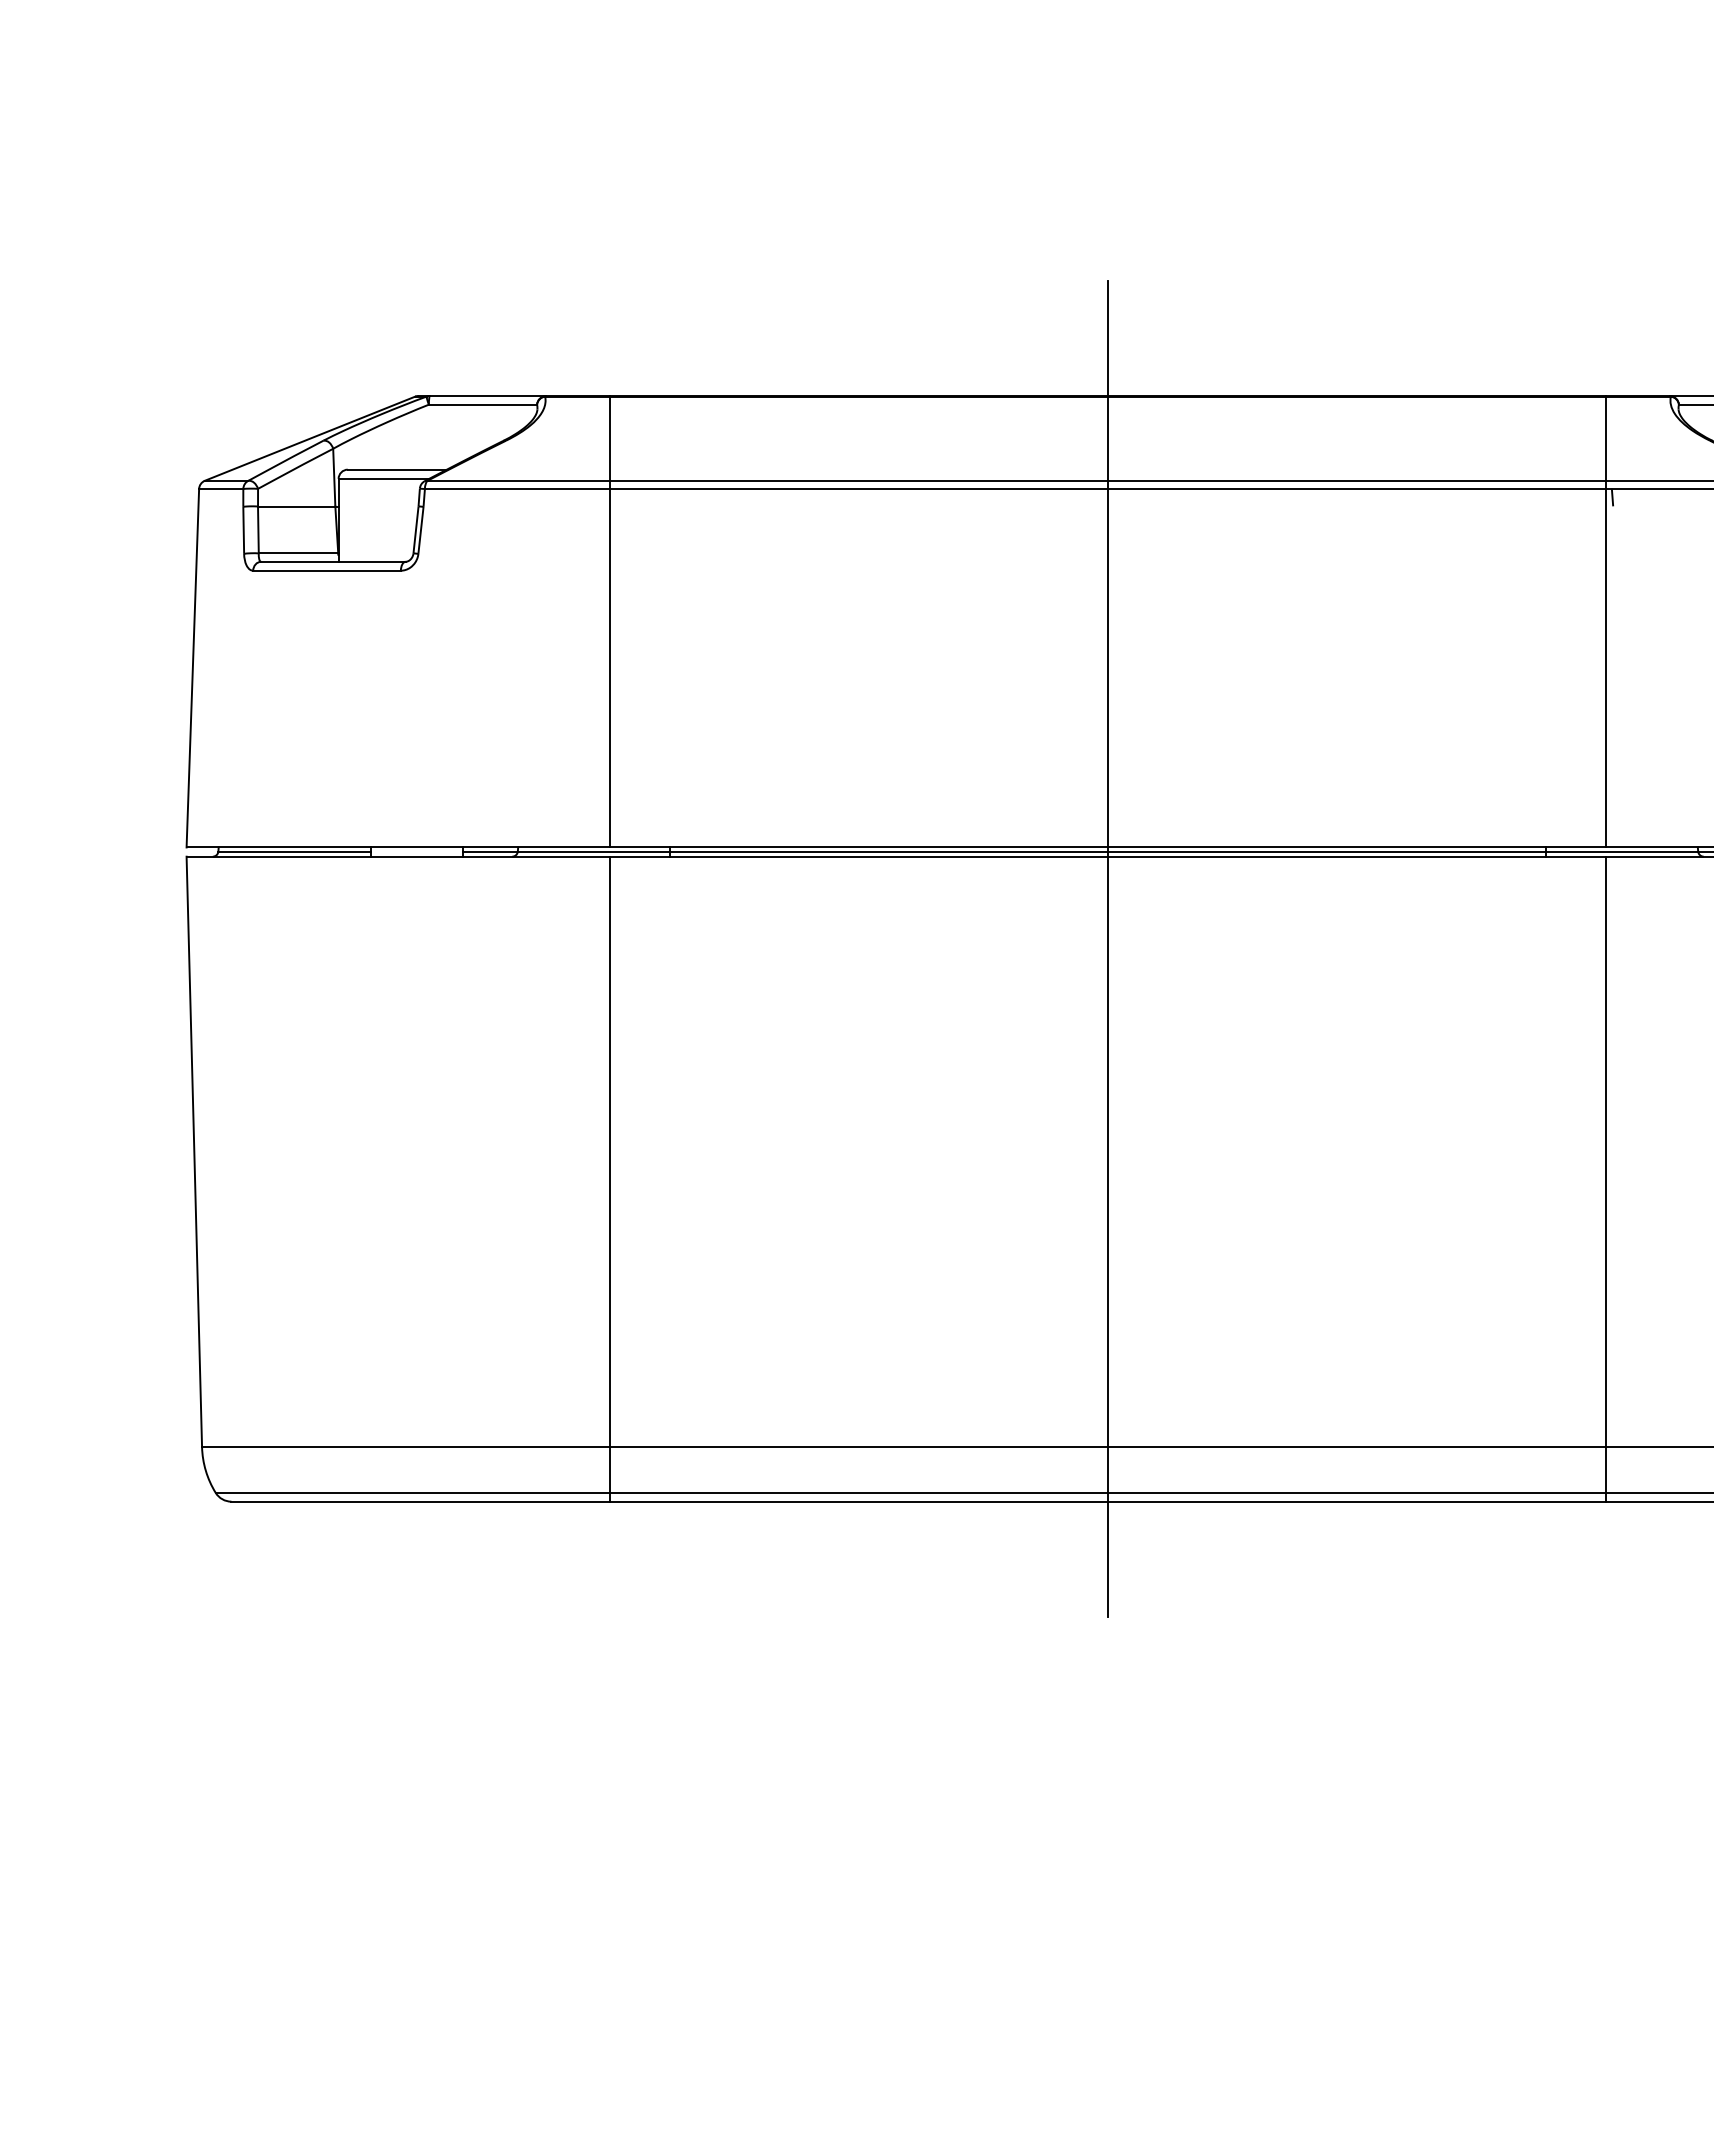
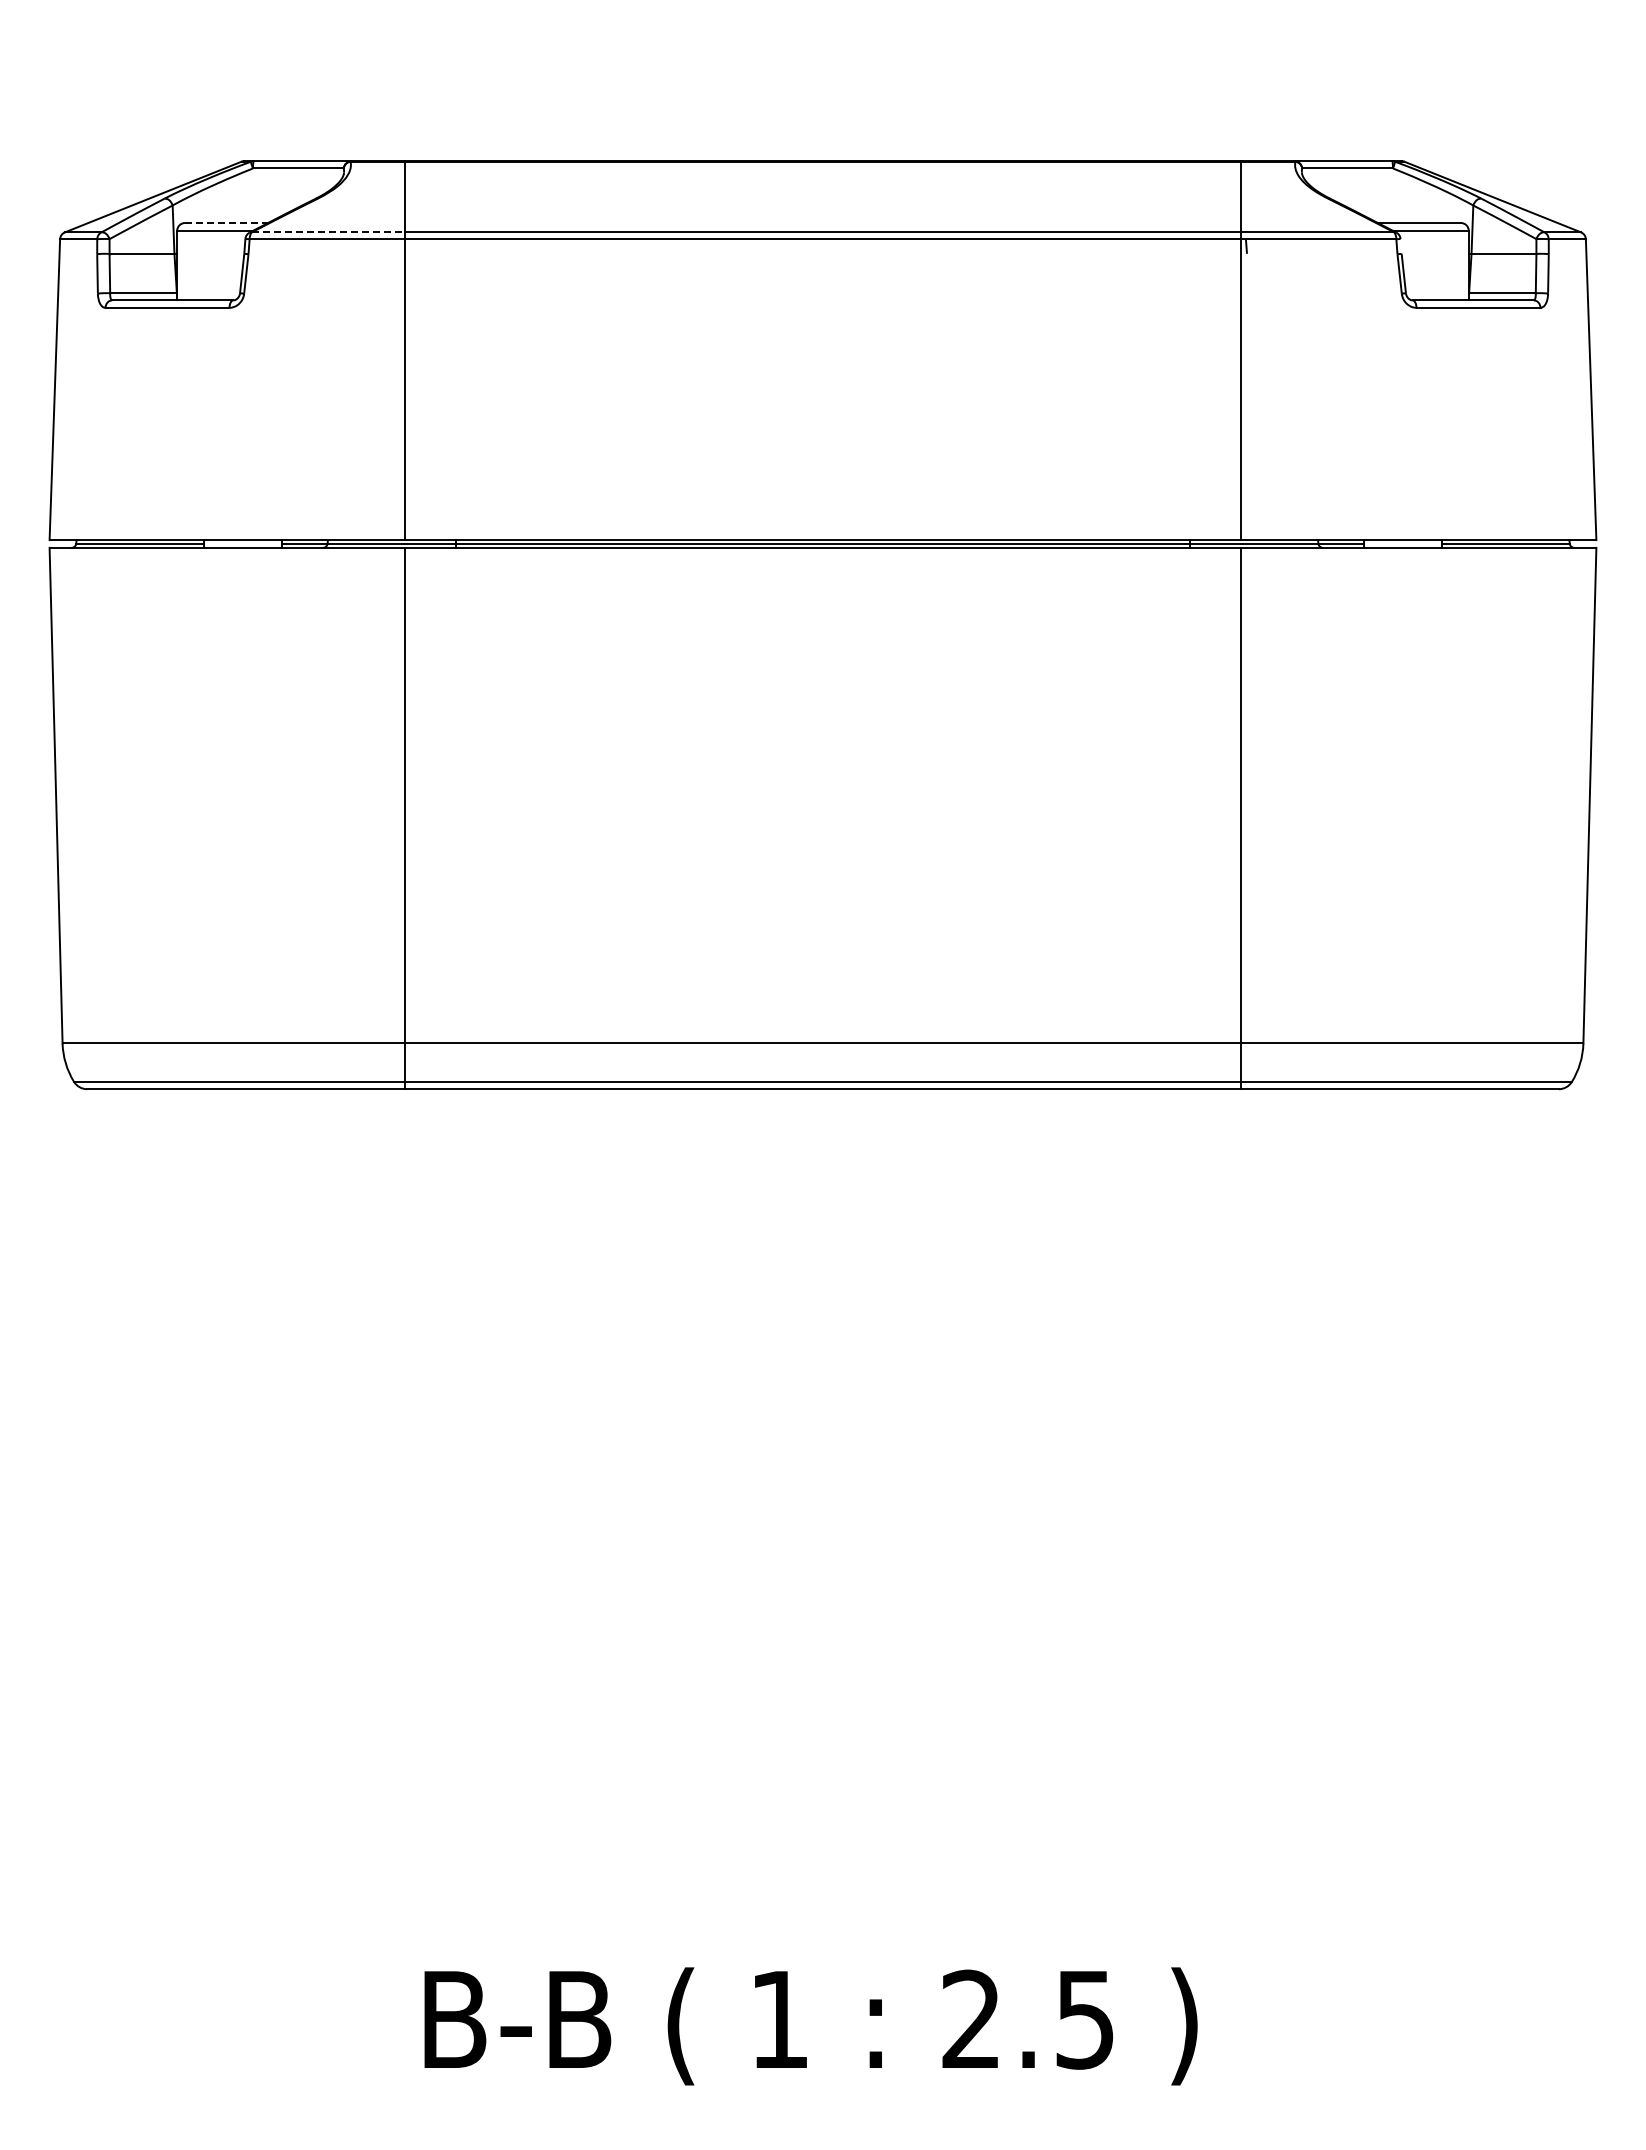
line: (397, 470) -> (226, 223), solid -> dashed
line: (518, 480) -> (328, 232), solid -> dashed
line: (1108, 947) -> (823, 624), removed

